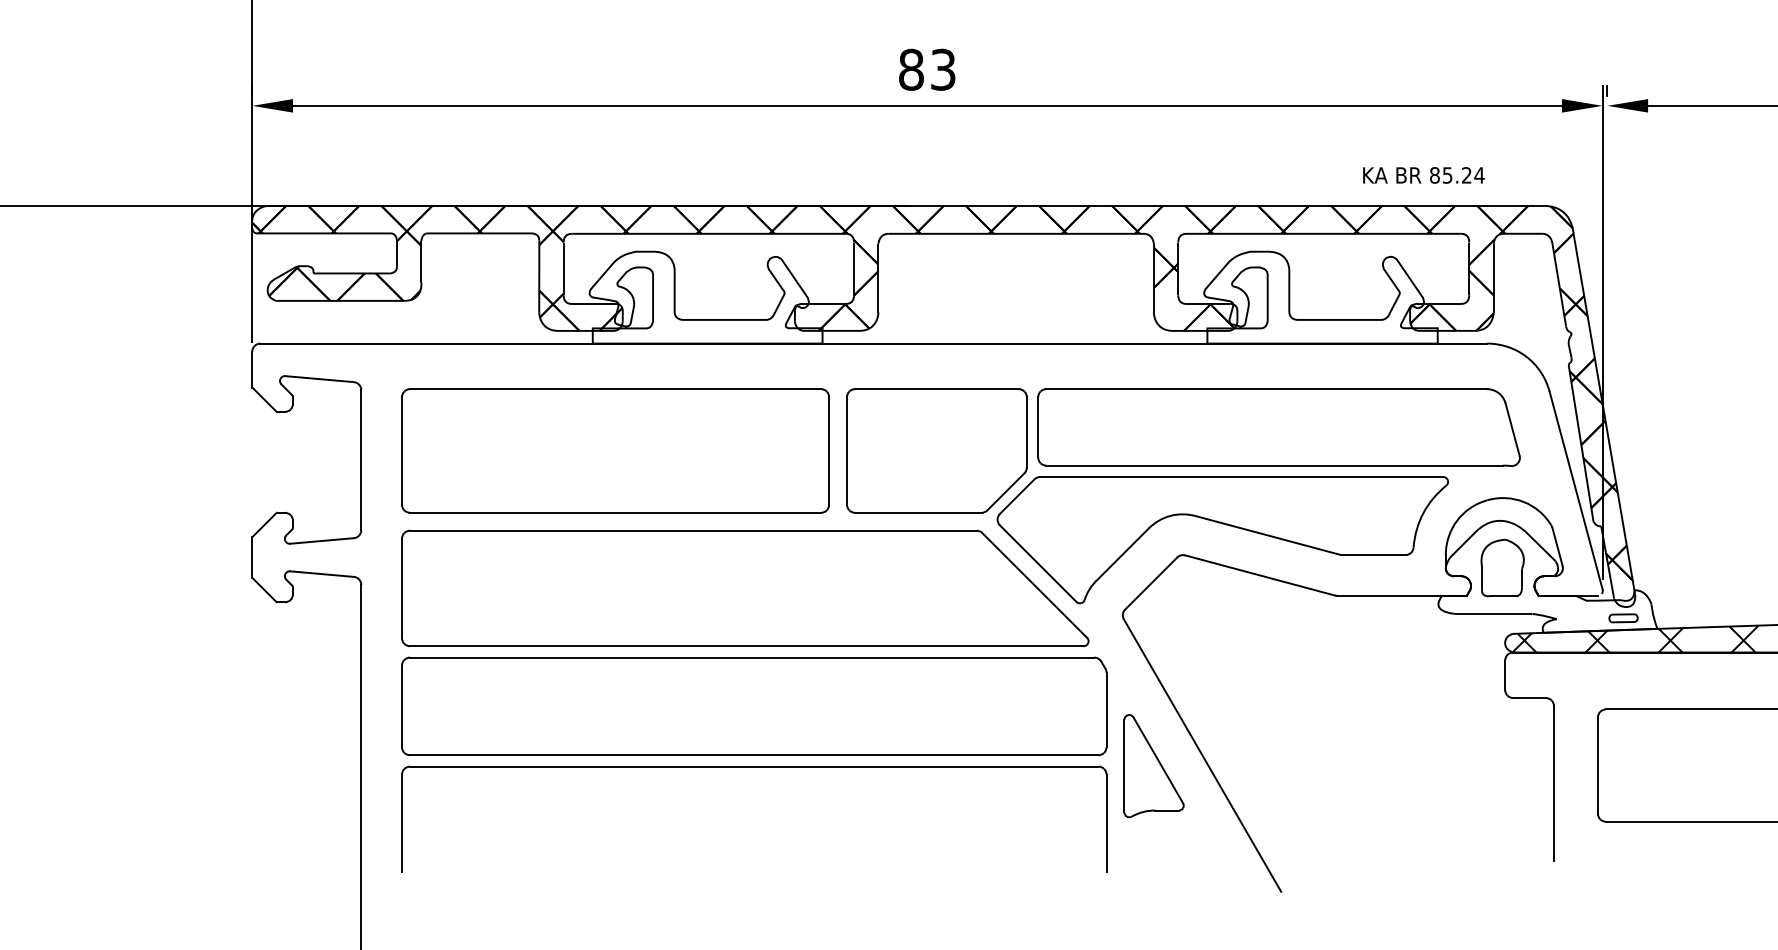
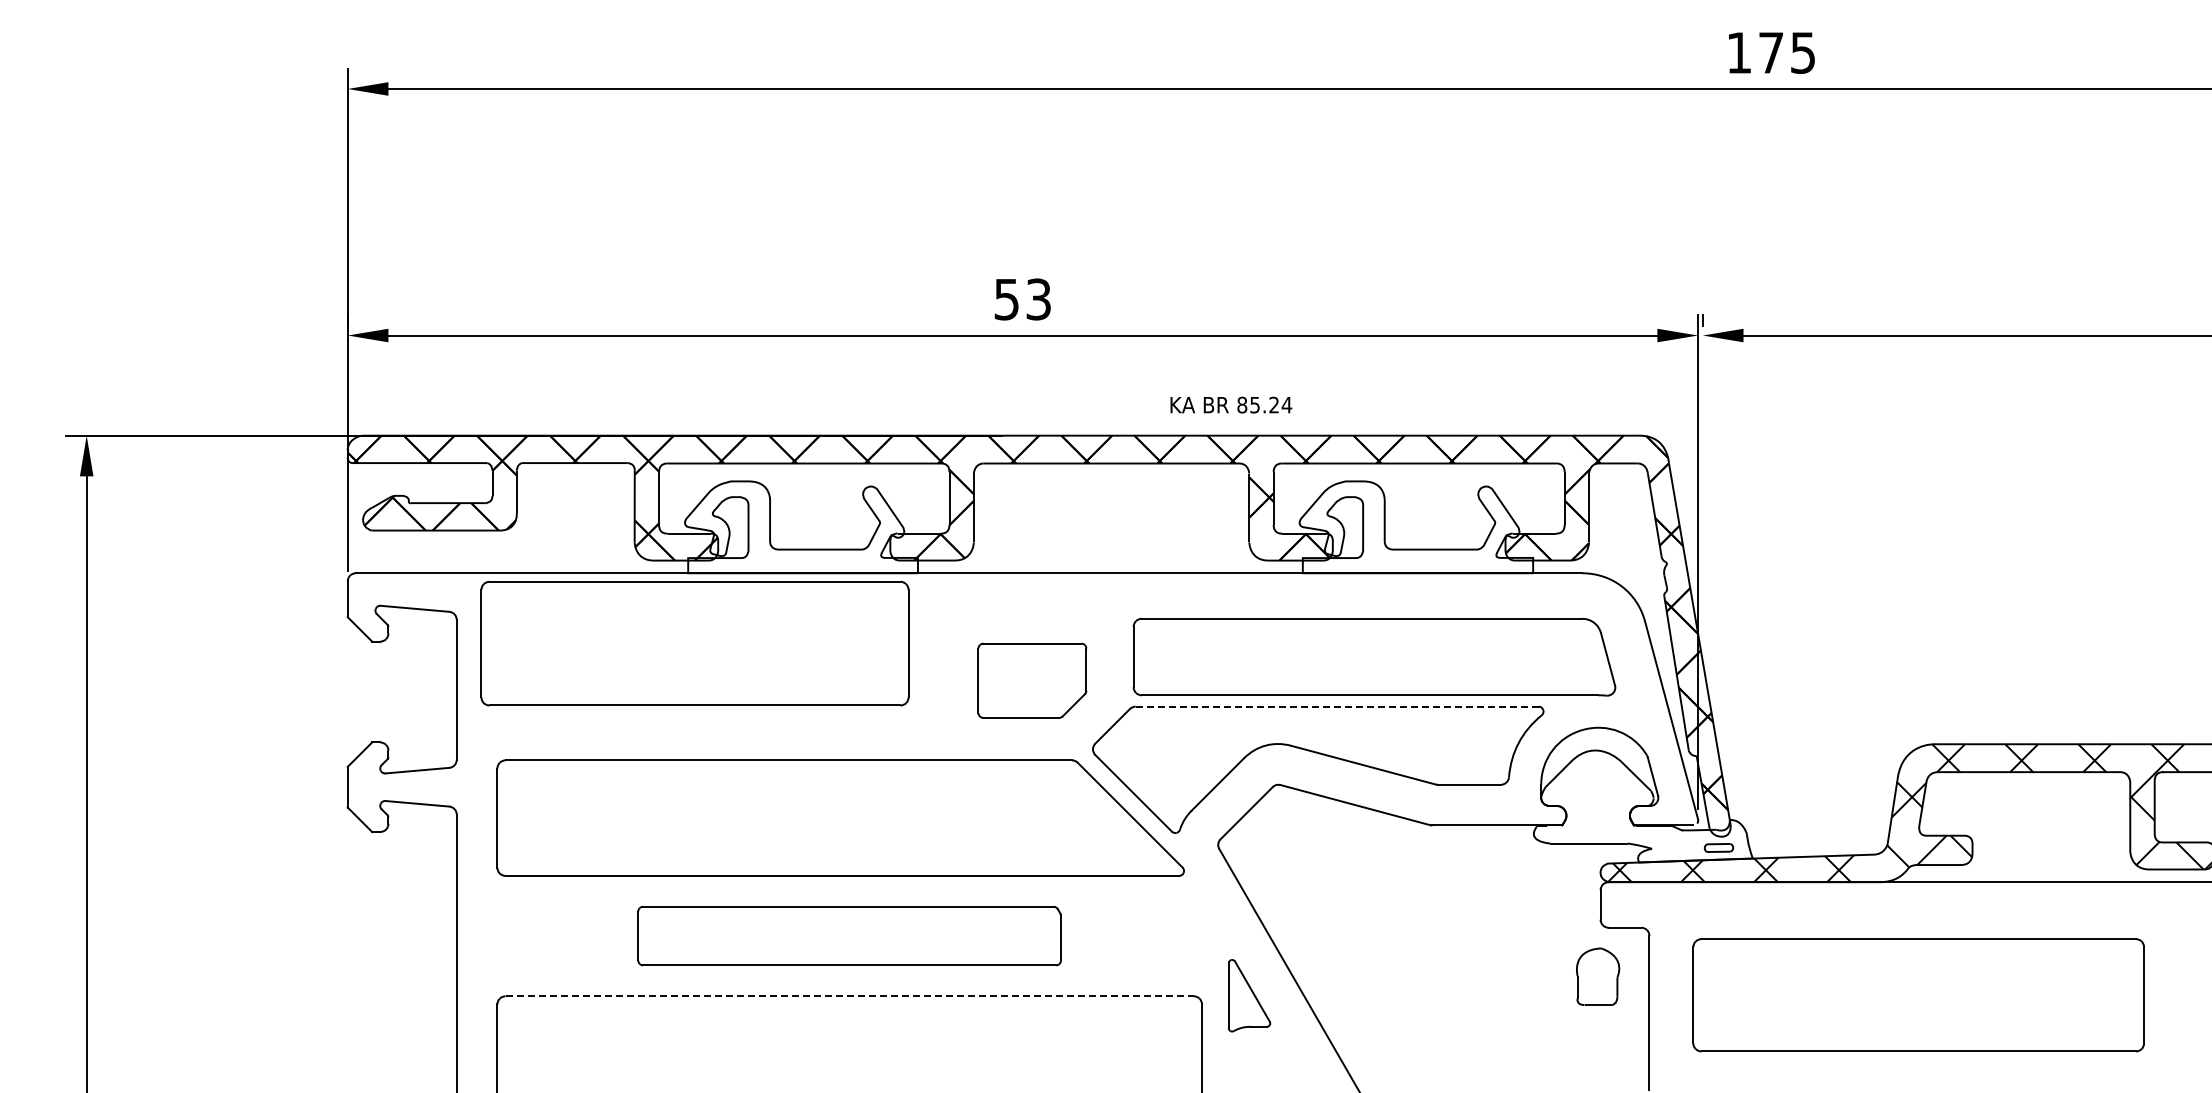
text: (911, 69) -> (1006, 299), 83 -> 53
text: (1424, 174) -> (1231, 404), moved
part: (615, 450) -> (694, 643), moved
part: (937, 450) -> (1032, 680), size x0.6
line: (1242, 476) -> (1337, 706), solid -> dashed
part: (1503, 567) -> (1598, 976), moved
part: (754, 705) -> (849, 935), size x0.6
part: (1154, 765) -> (1249, 995), size x0.7
line: (755, 766) -> (850, 996), solid -> dashed

